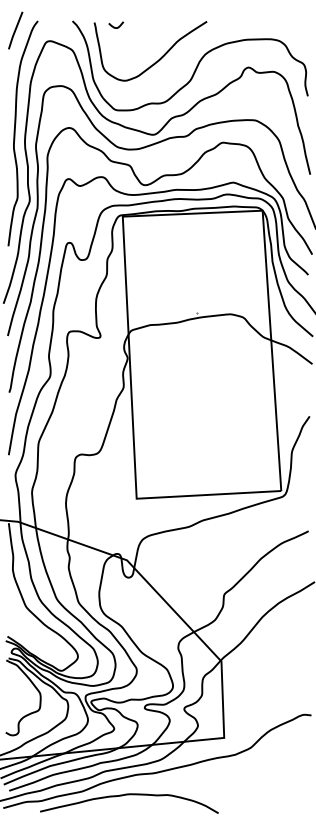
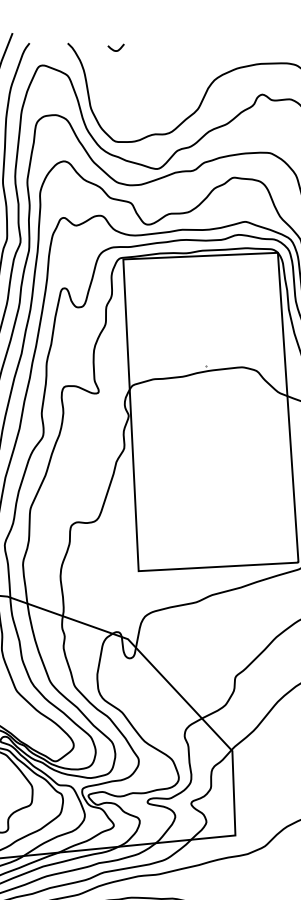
curve: (158, 59) -> (162, 85), removed

